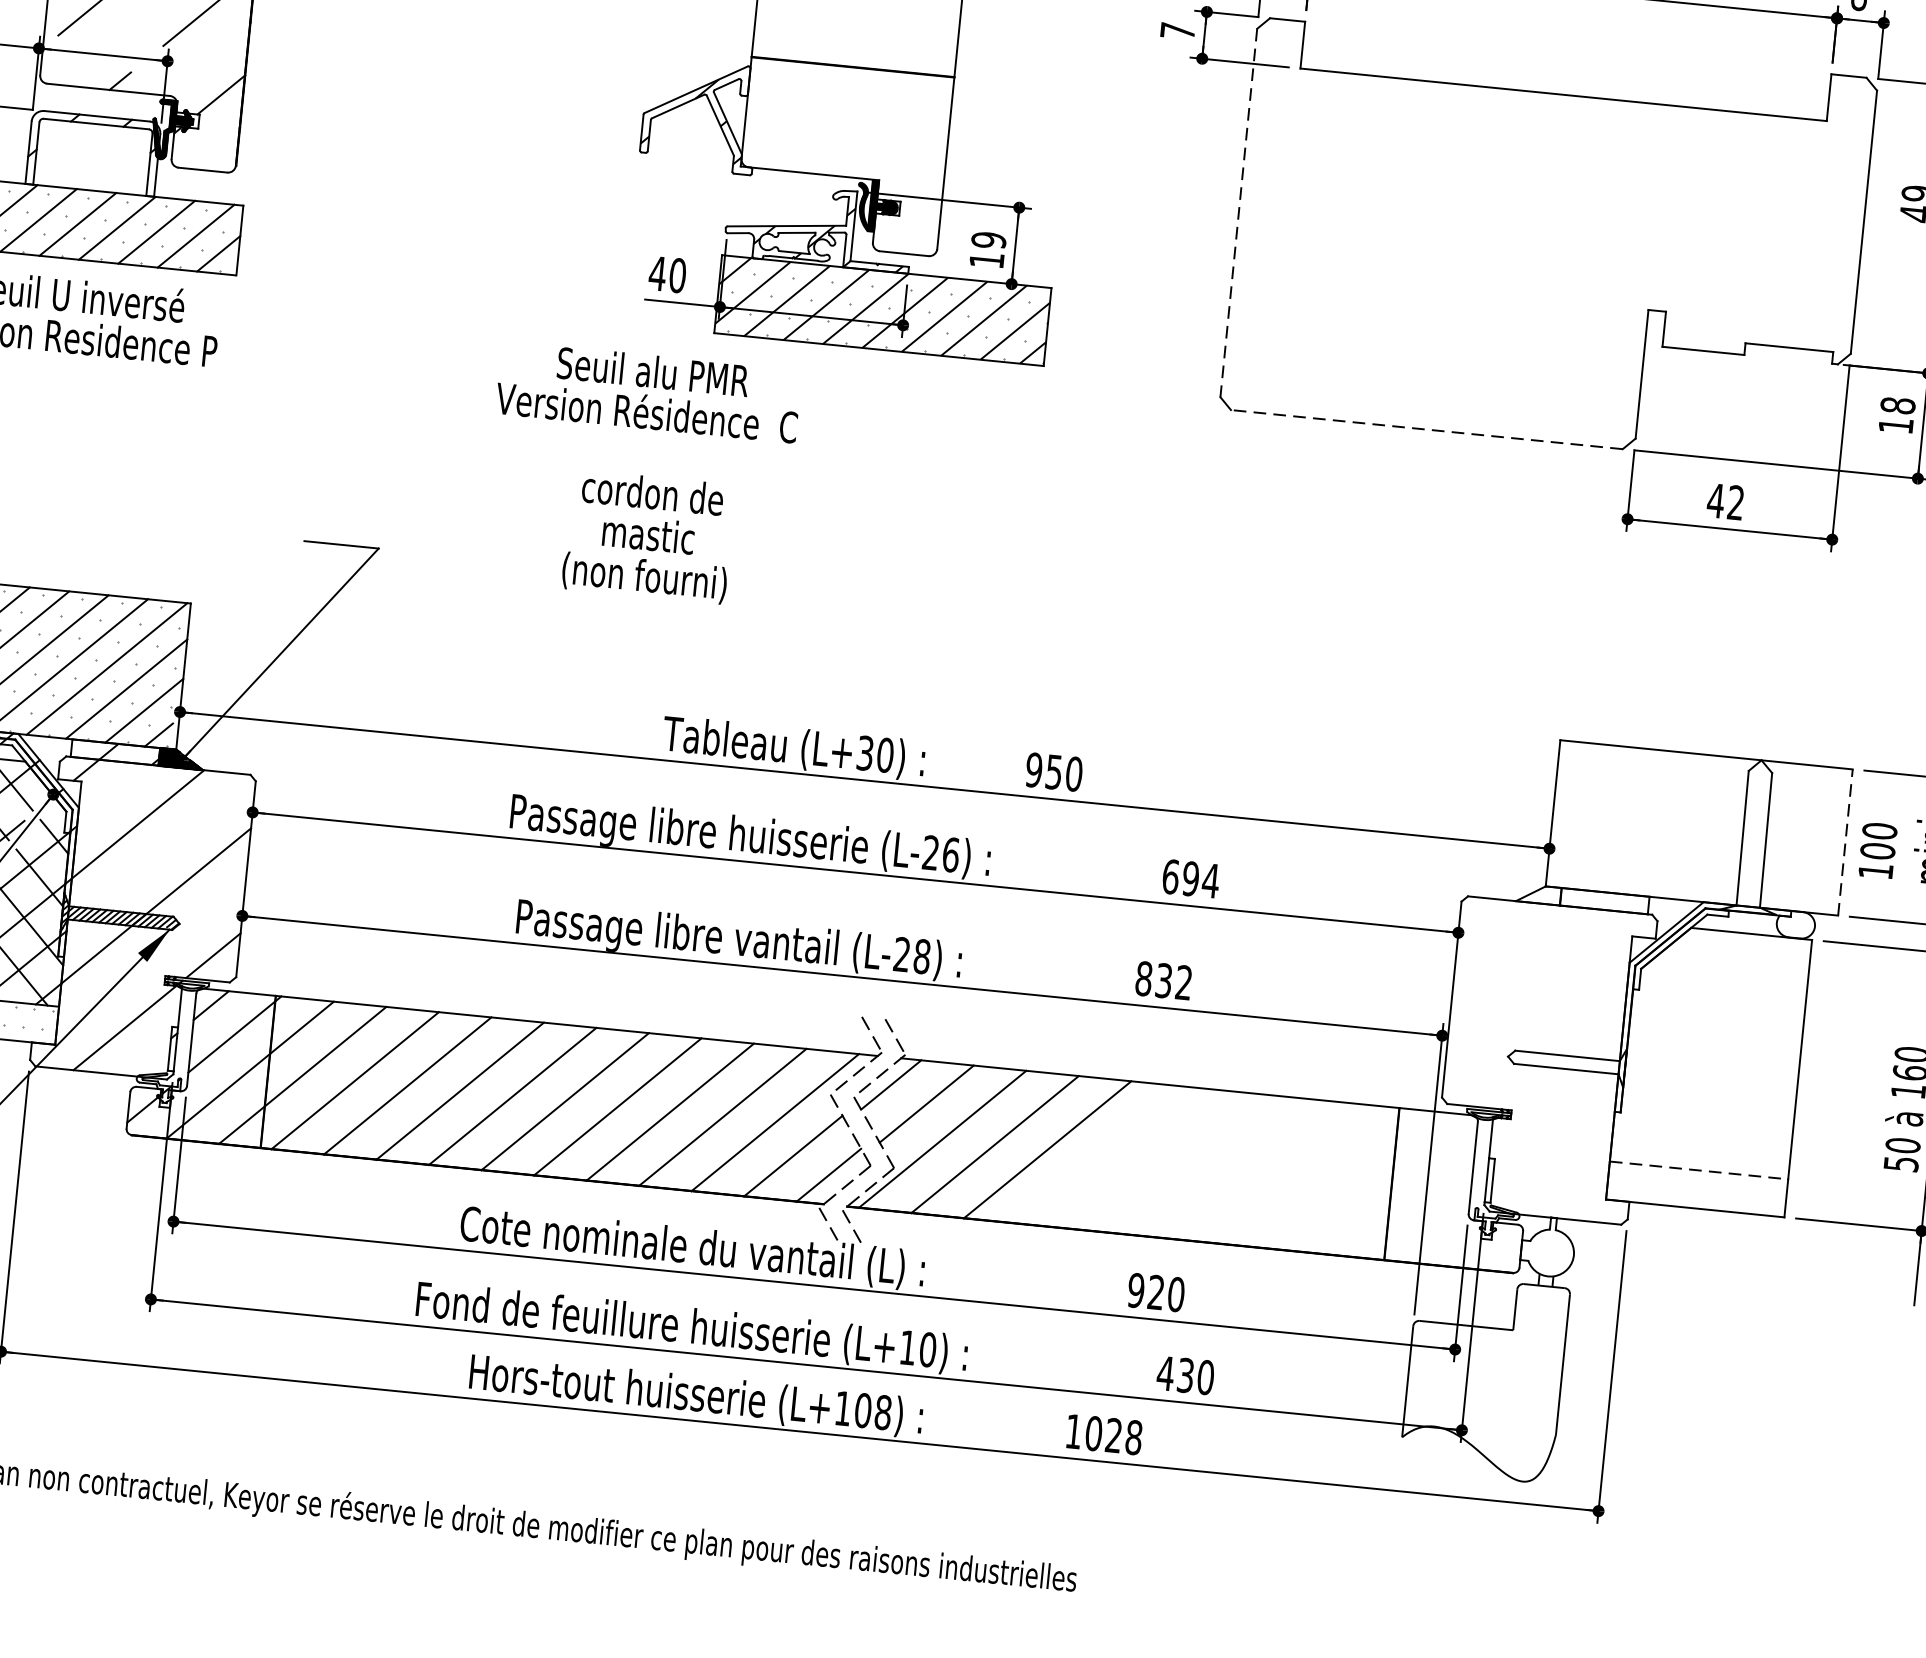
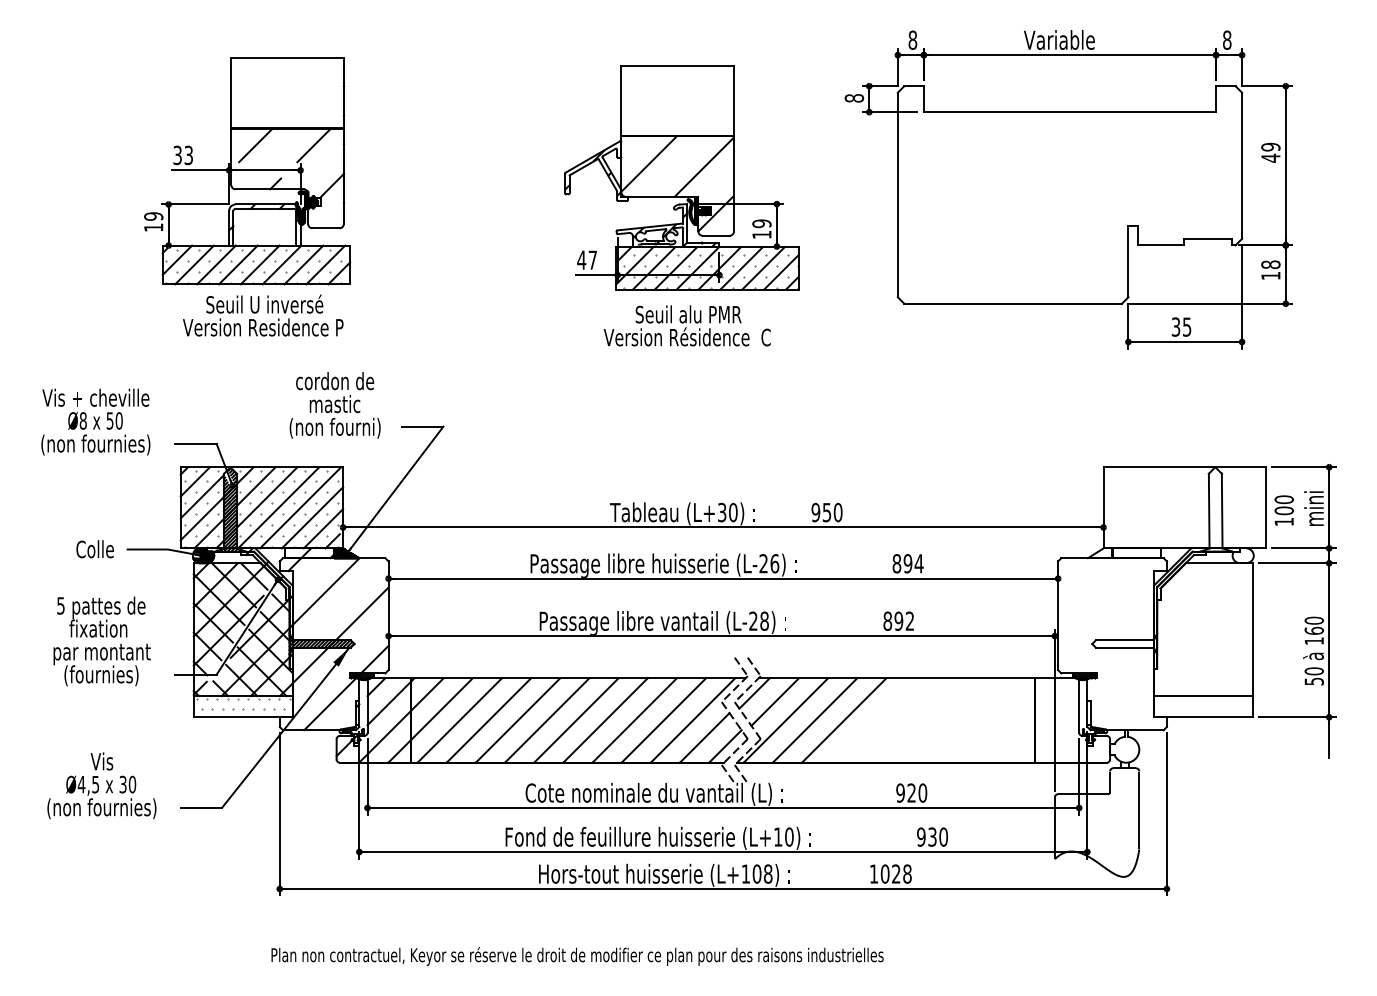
text: (1178, 31) -> (854, 98), 7 -> 8
hatch: (844, 152) -> (677, 183), added
line: (1238, 213) -> (897, 195), dashed -> solid
text: (677, 274) -> (592, 259), 40 -> 47
text: (647, 391) -> (686, 325), moved
line: (1427, 429) -> (1013, 303), dashed -> solid
text: (1725, 500) -> (1181, 326), 42 -> 35
text: (647, 536) -> (334, 405), moved
line: (1844, 841) -> (1265, 507), dashed -> solid
text: (1170, 876) -> (896, 563), 694 -> 894
text: (1163, 979) -> (898, 620), 832 -> 892
line: (1699, 1171) -> (1203, 696), dashed -> solid
text: (1164, 1372) -> (920, 836), 430 -> 930

